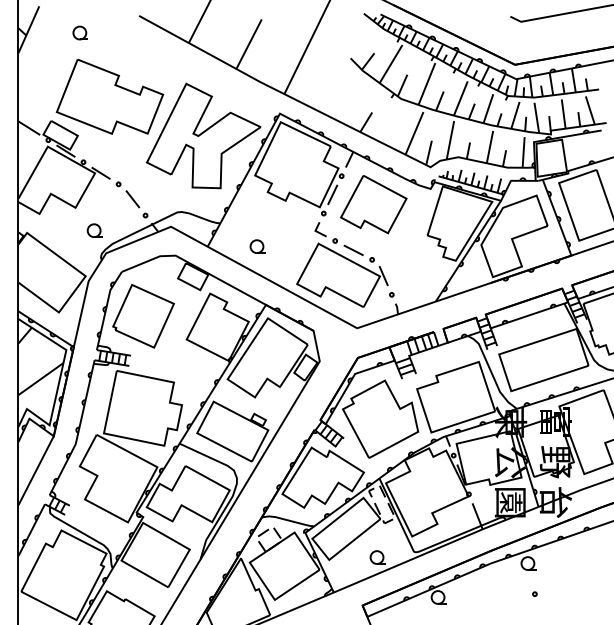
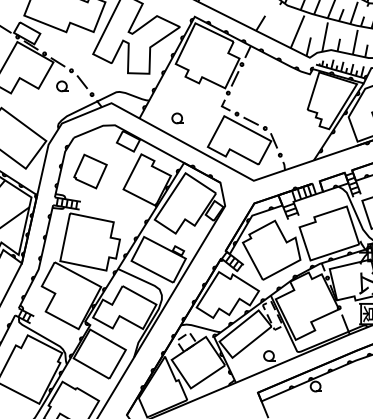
part: (373, 204) -> (266, 86), removed
part: (94, 230) -> (62, 86), moved
part: (143, 315) -> (90, 171), size x0.7

